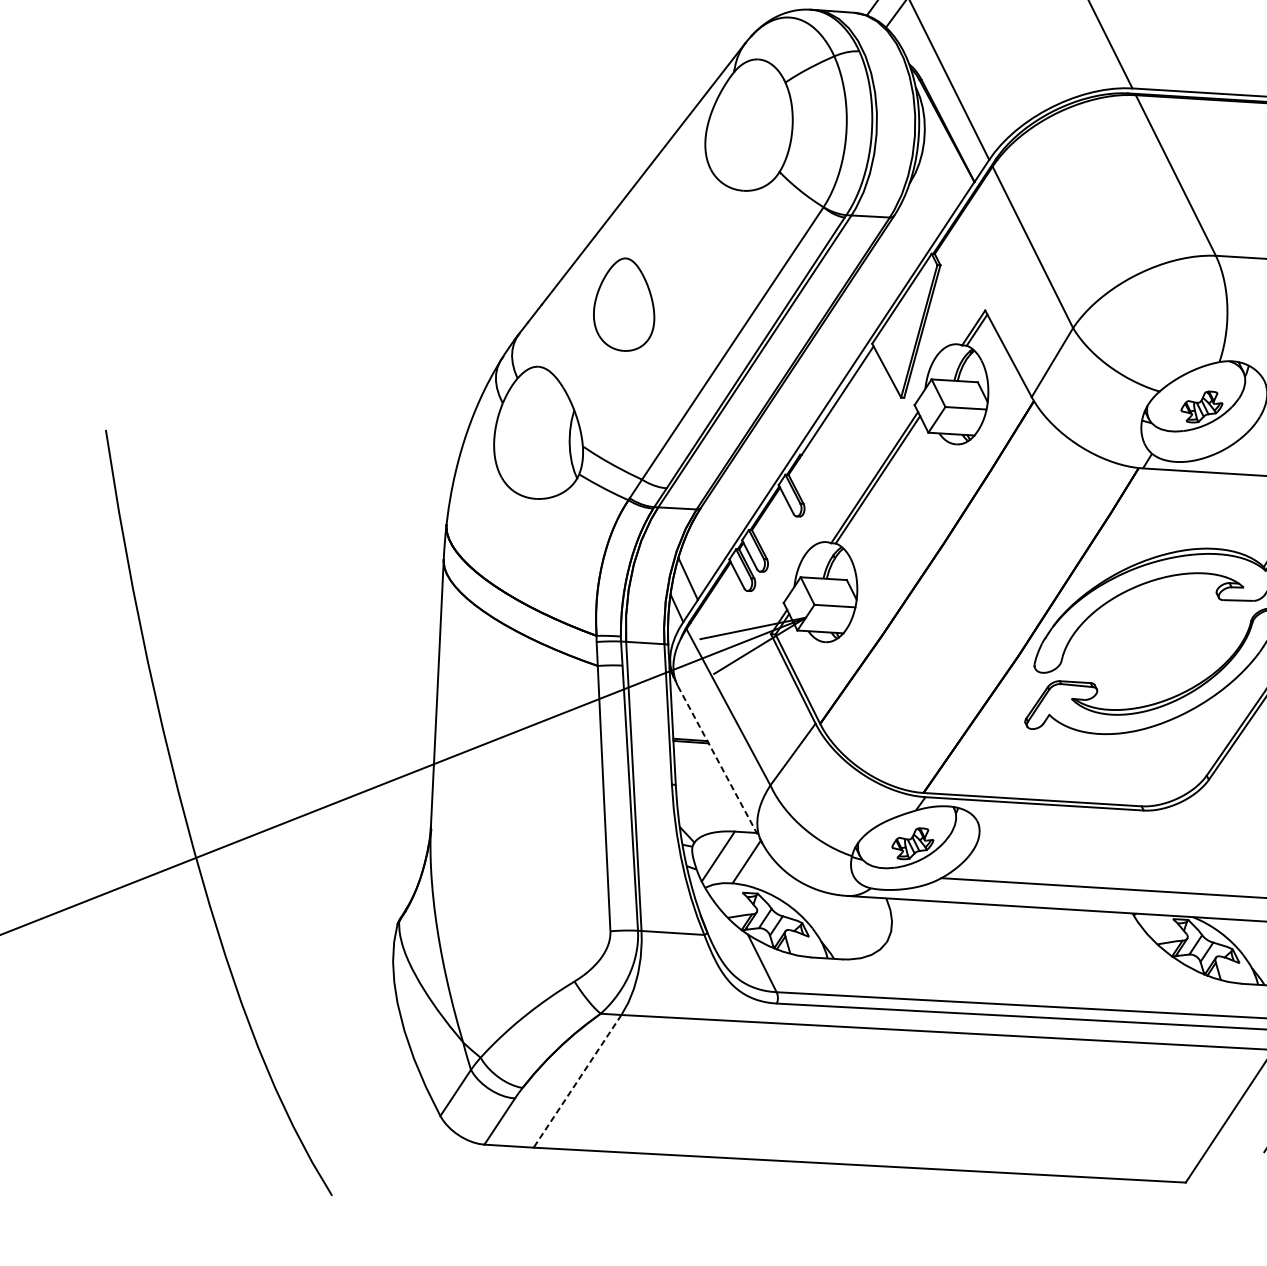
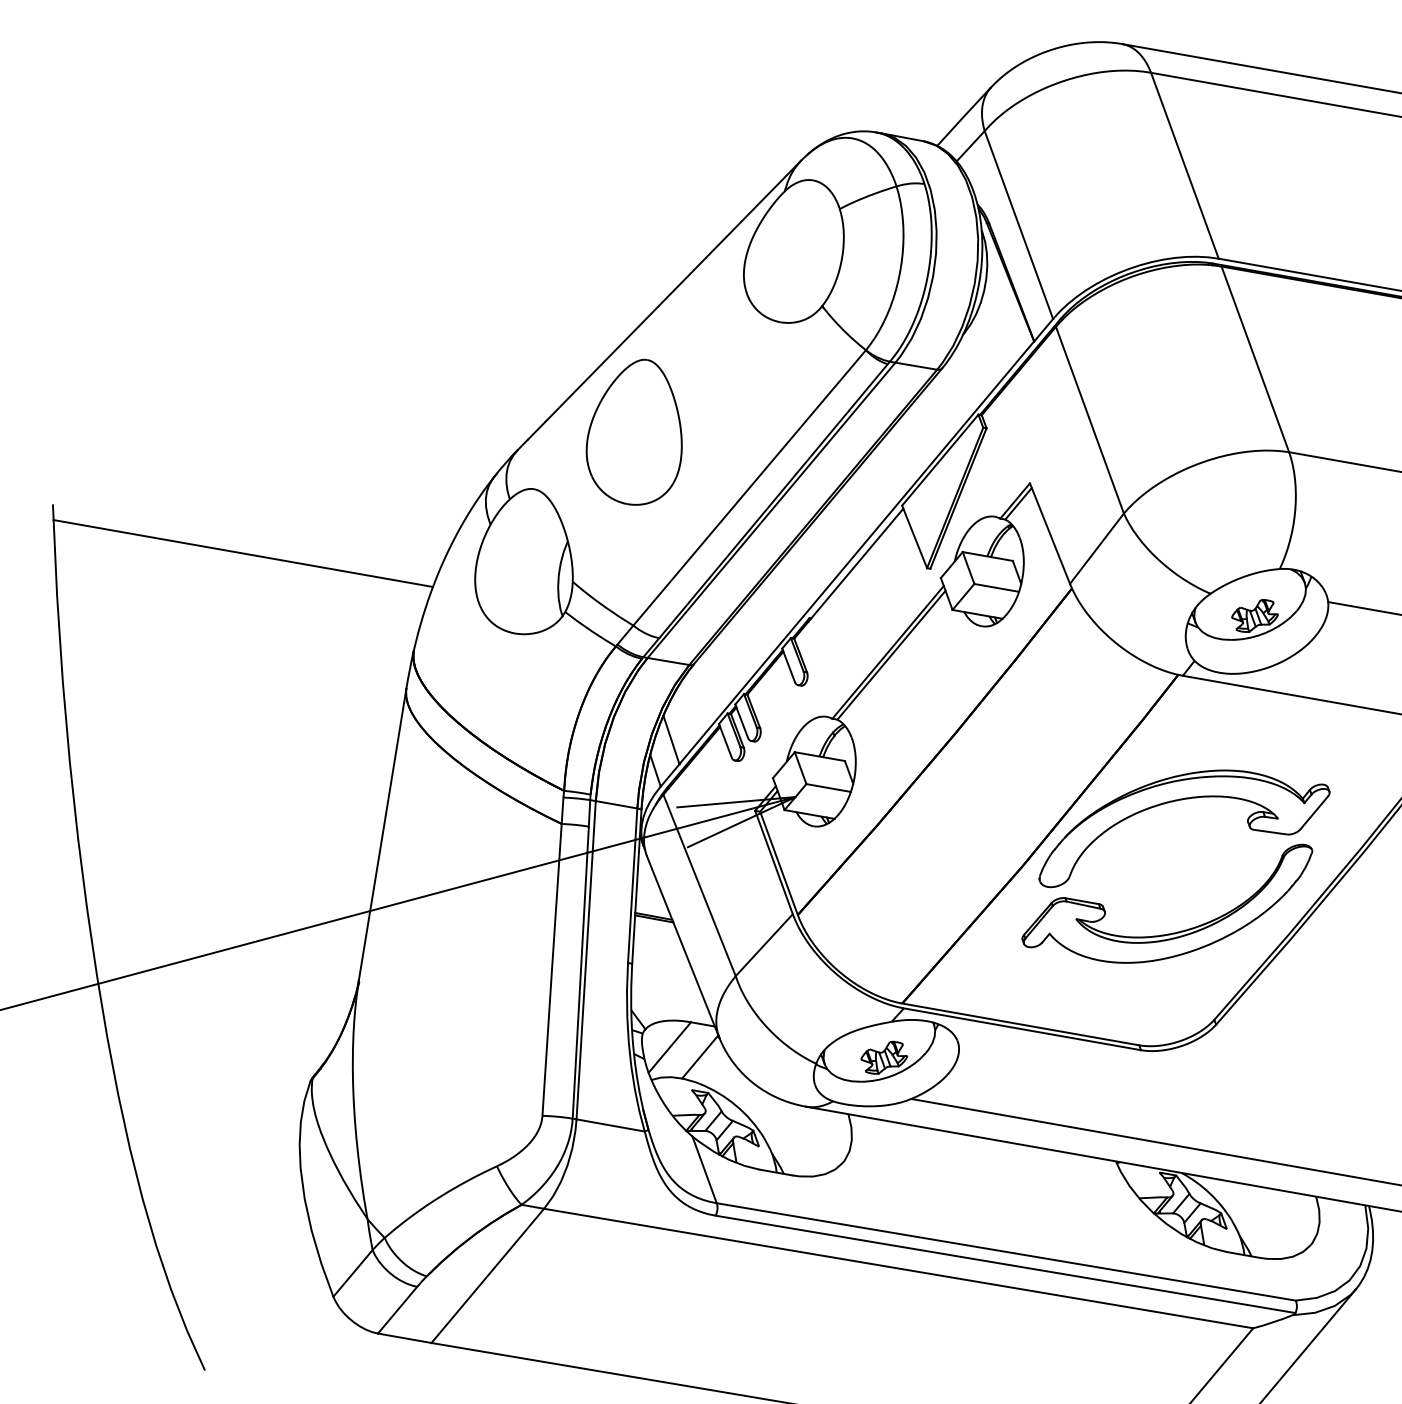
part: (622, 304) -> (633, 431), size x1.43
line: (281, 454) -> (242, 553), added
line: (720, 764) -> (683, 946), dashed -> solid
line: (577, 1081) -> (487, 1275), dashed -> solid

